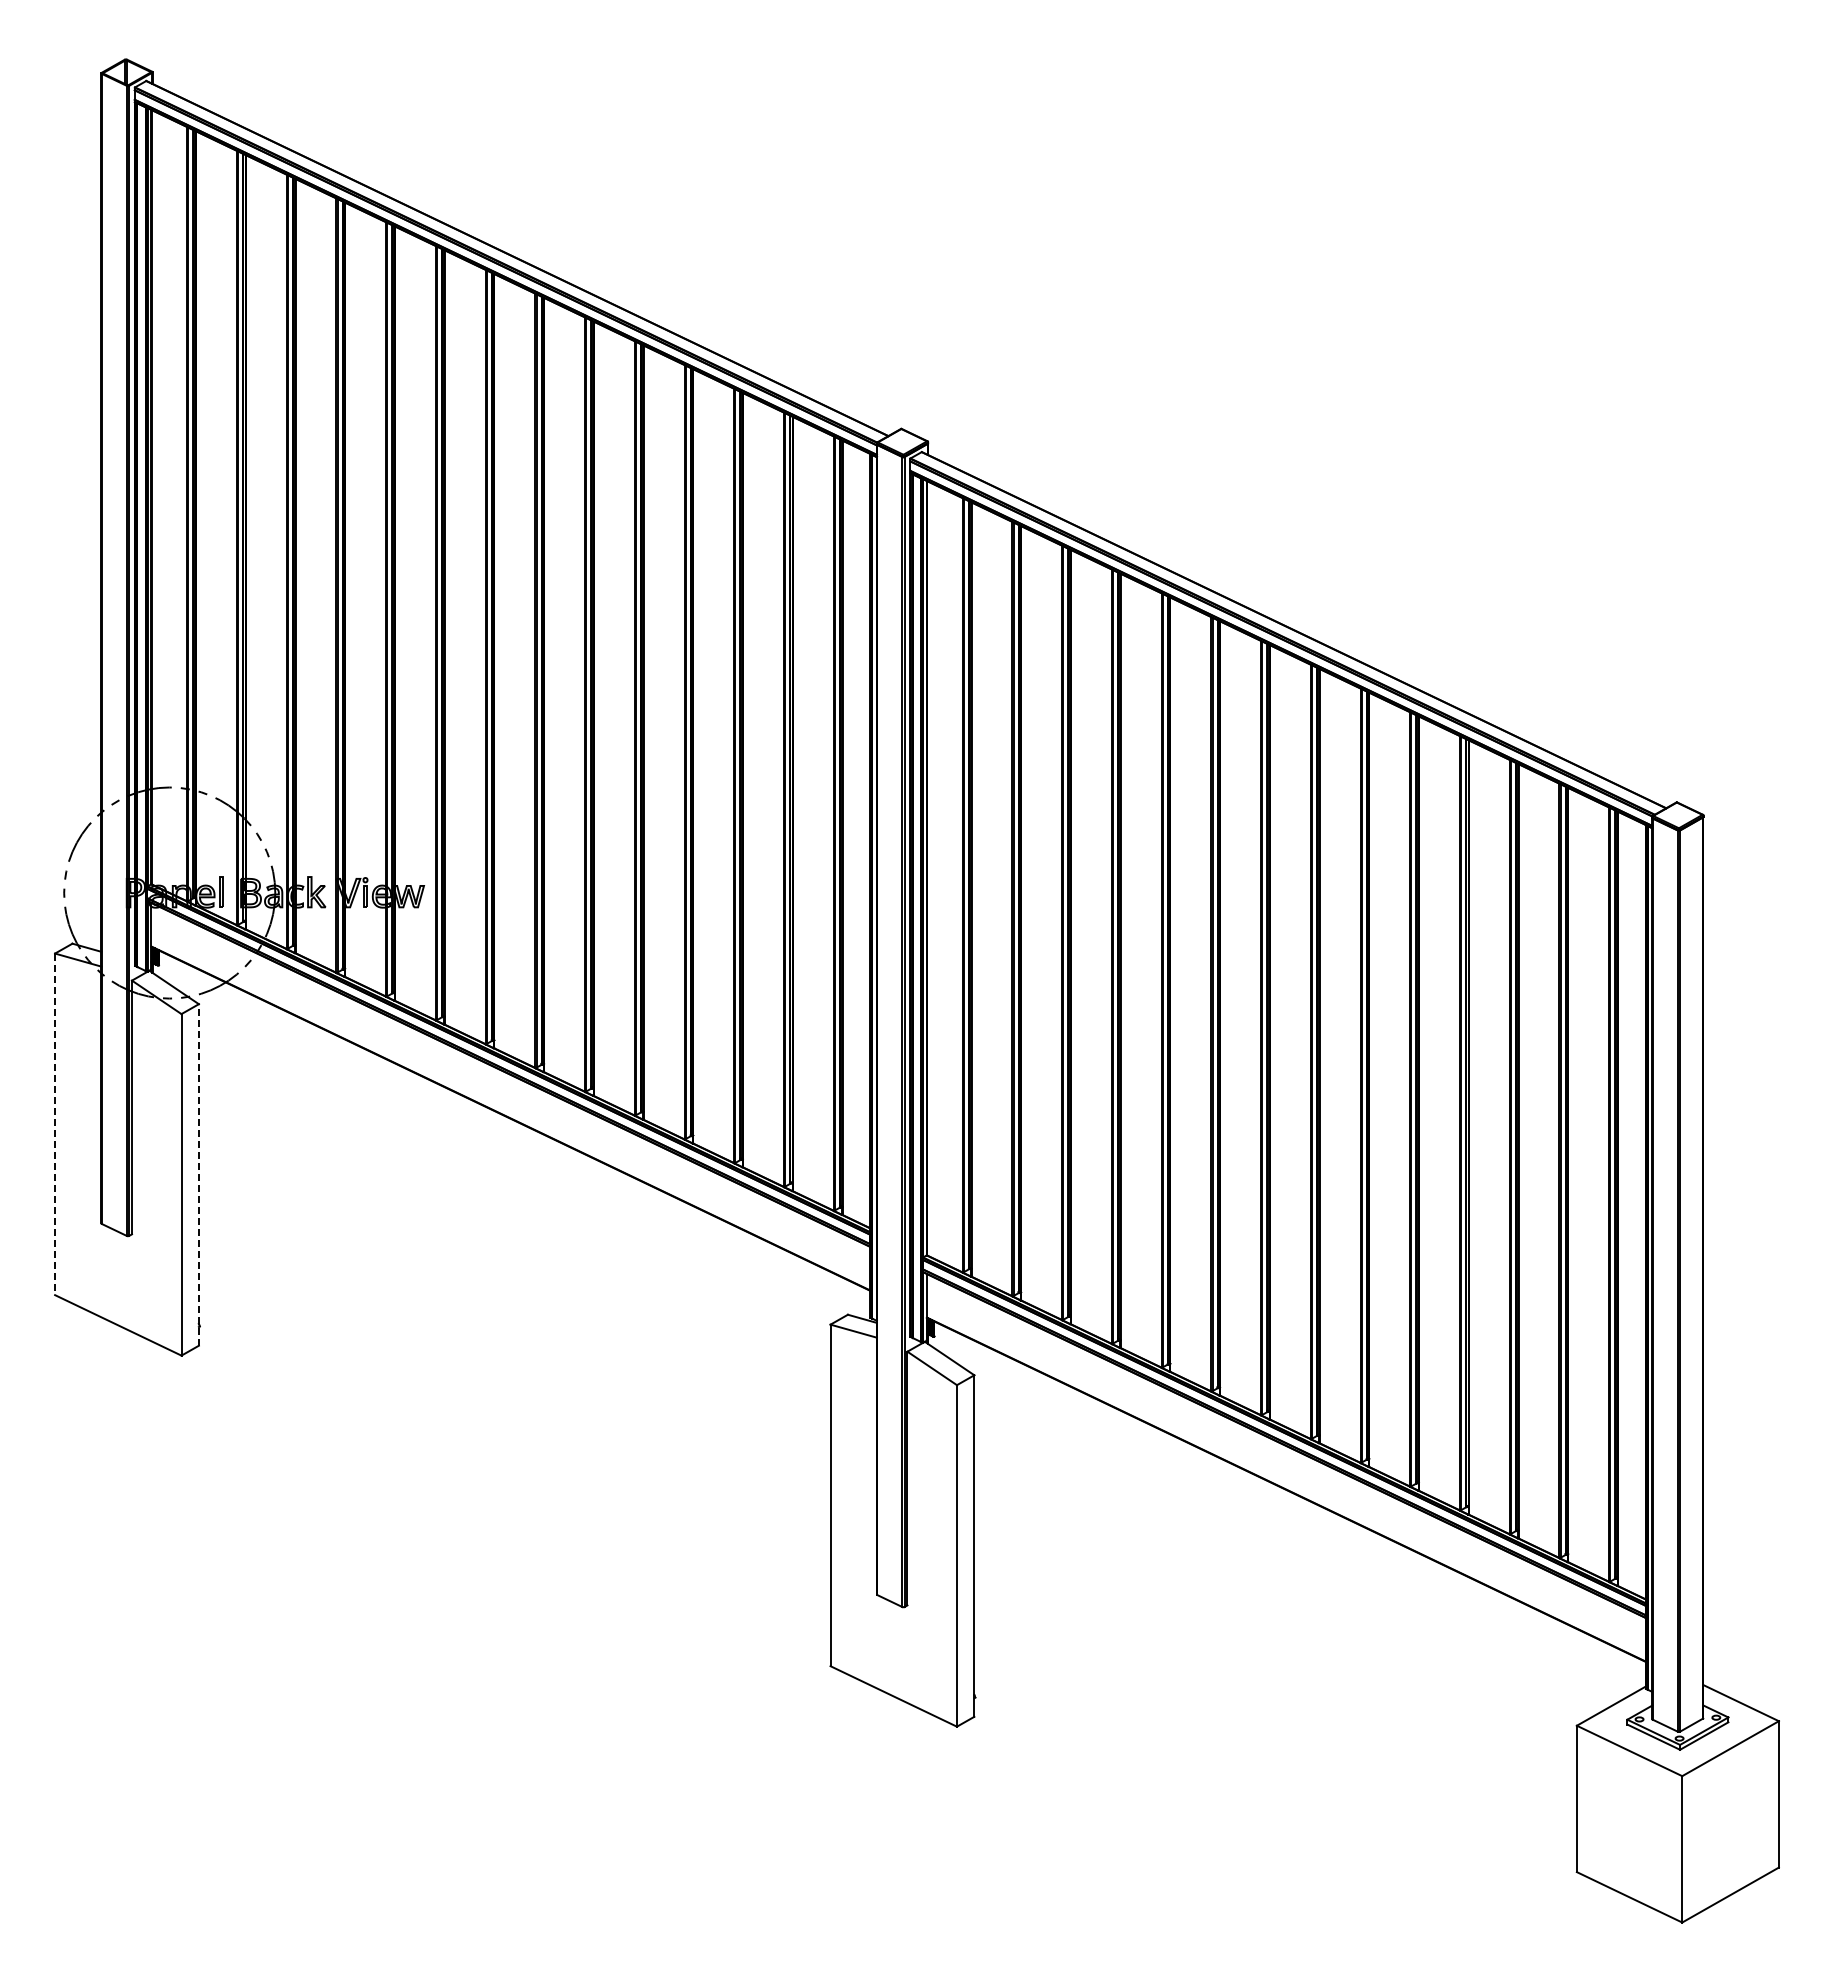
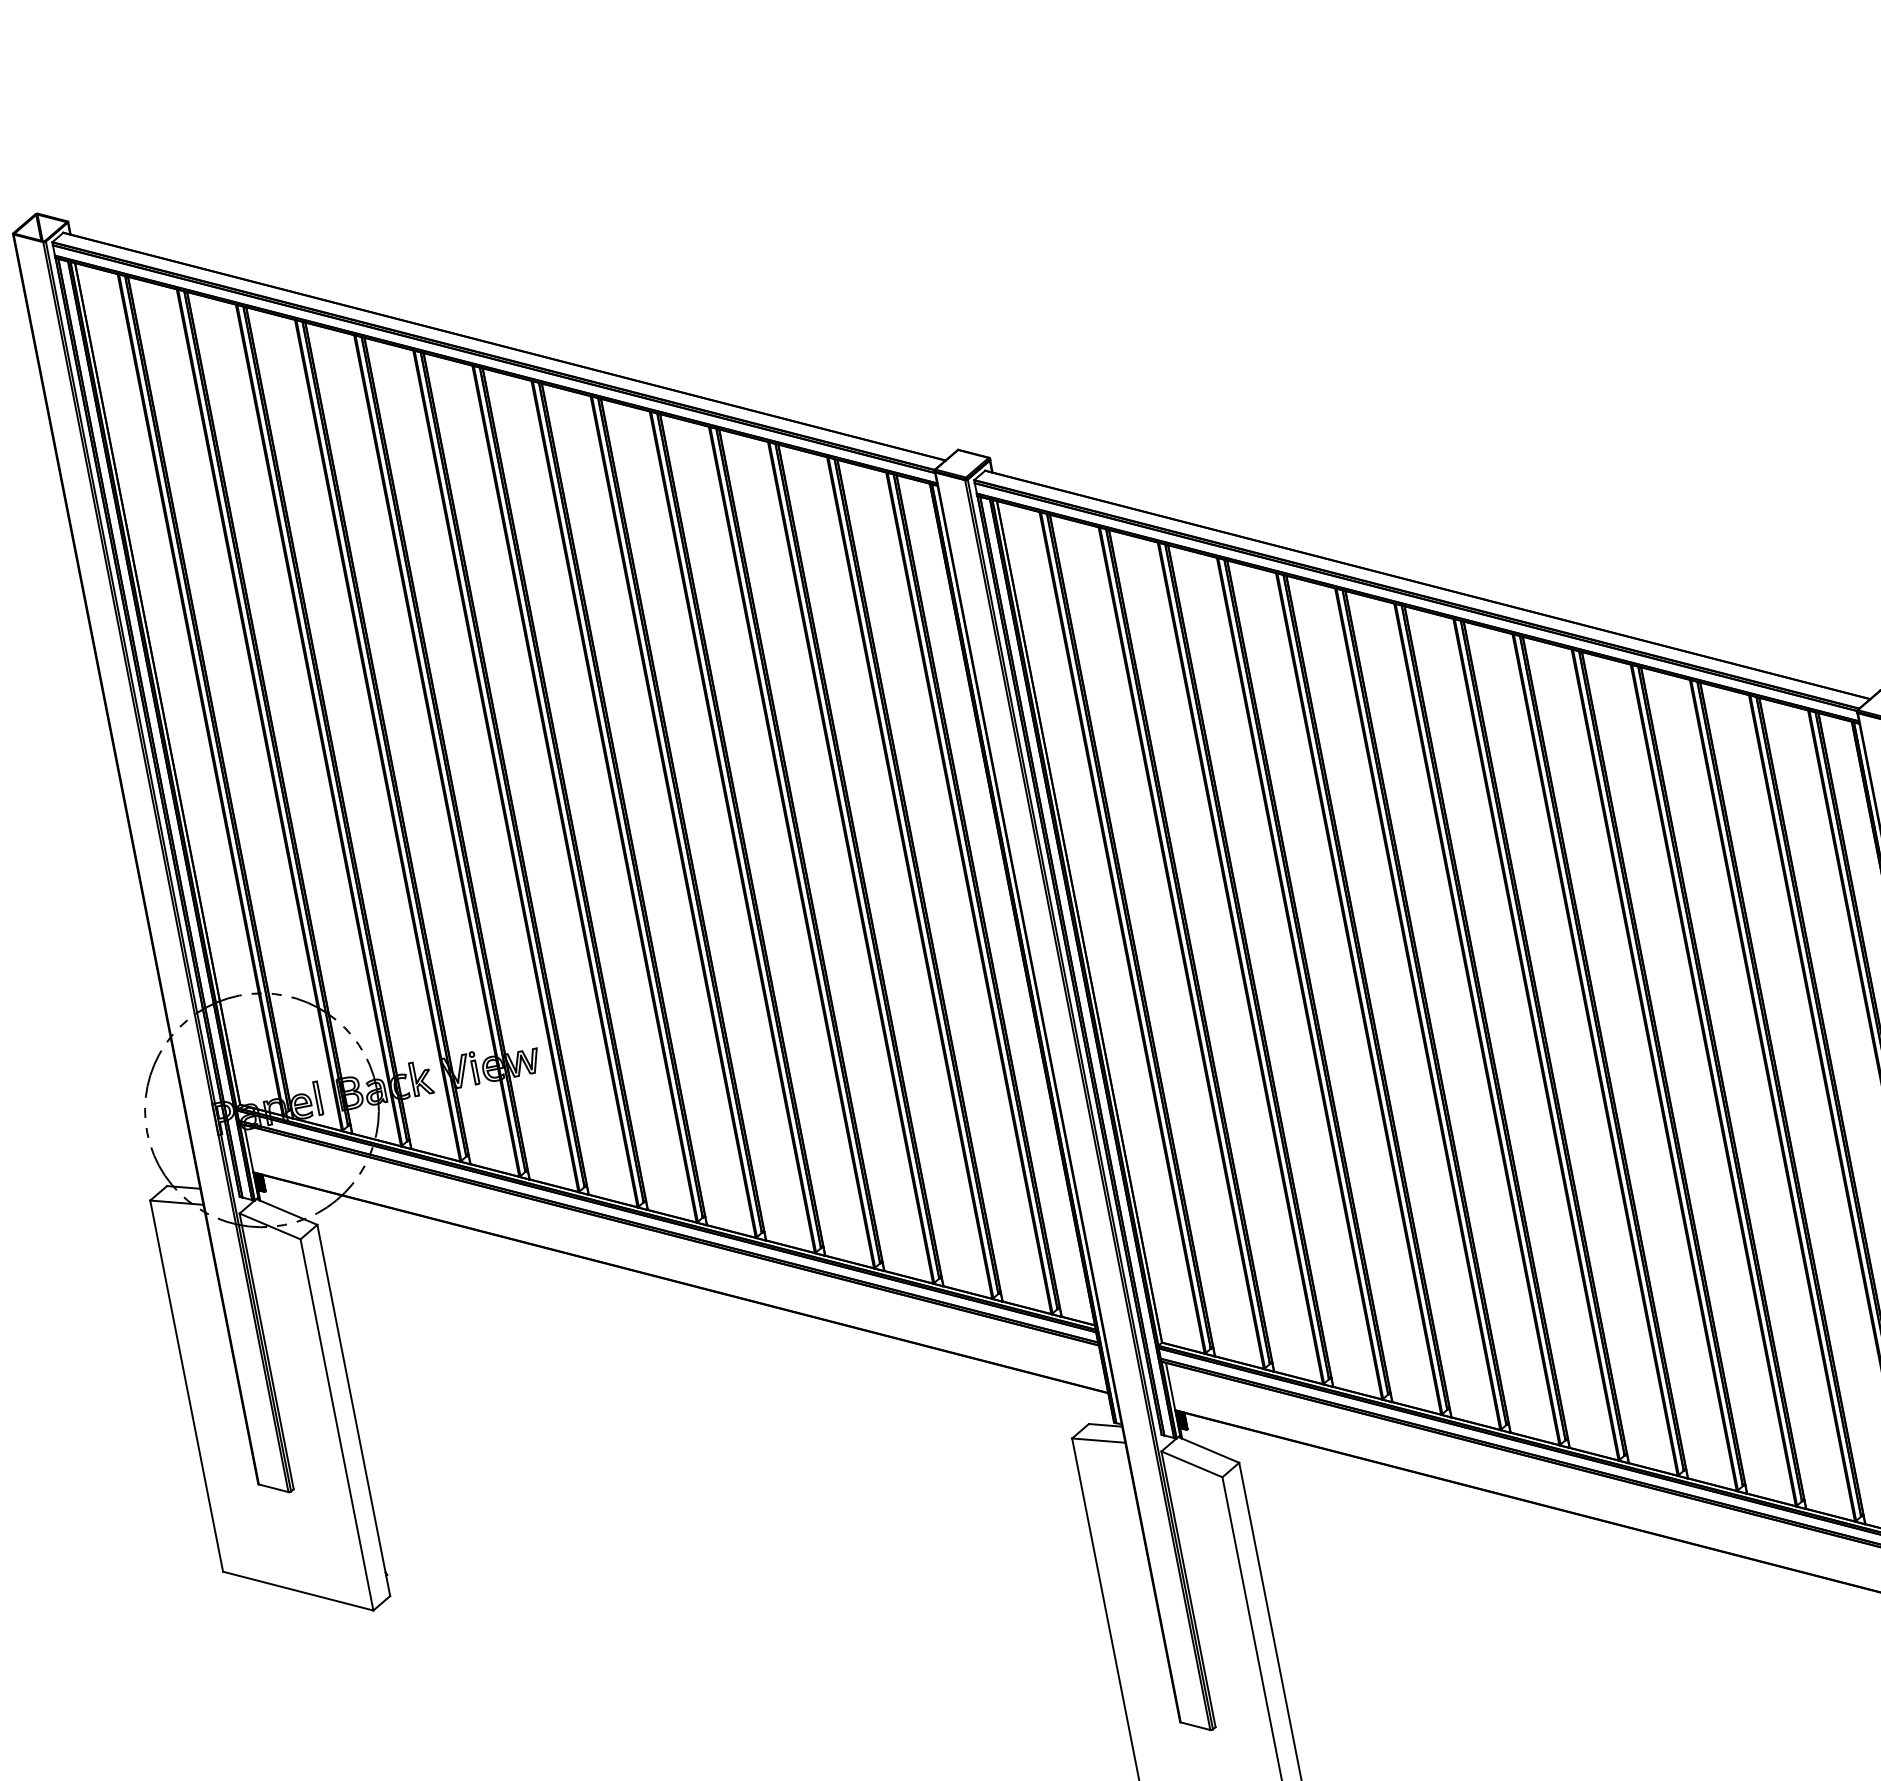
line: (55, 1124) -> (187, 1386), dashed -> solid
line: (198, 1174) -> (353, 1410), dashed -> solid

